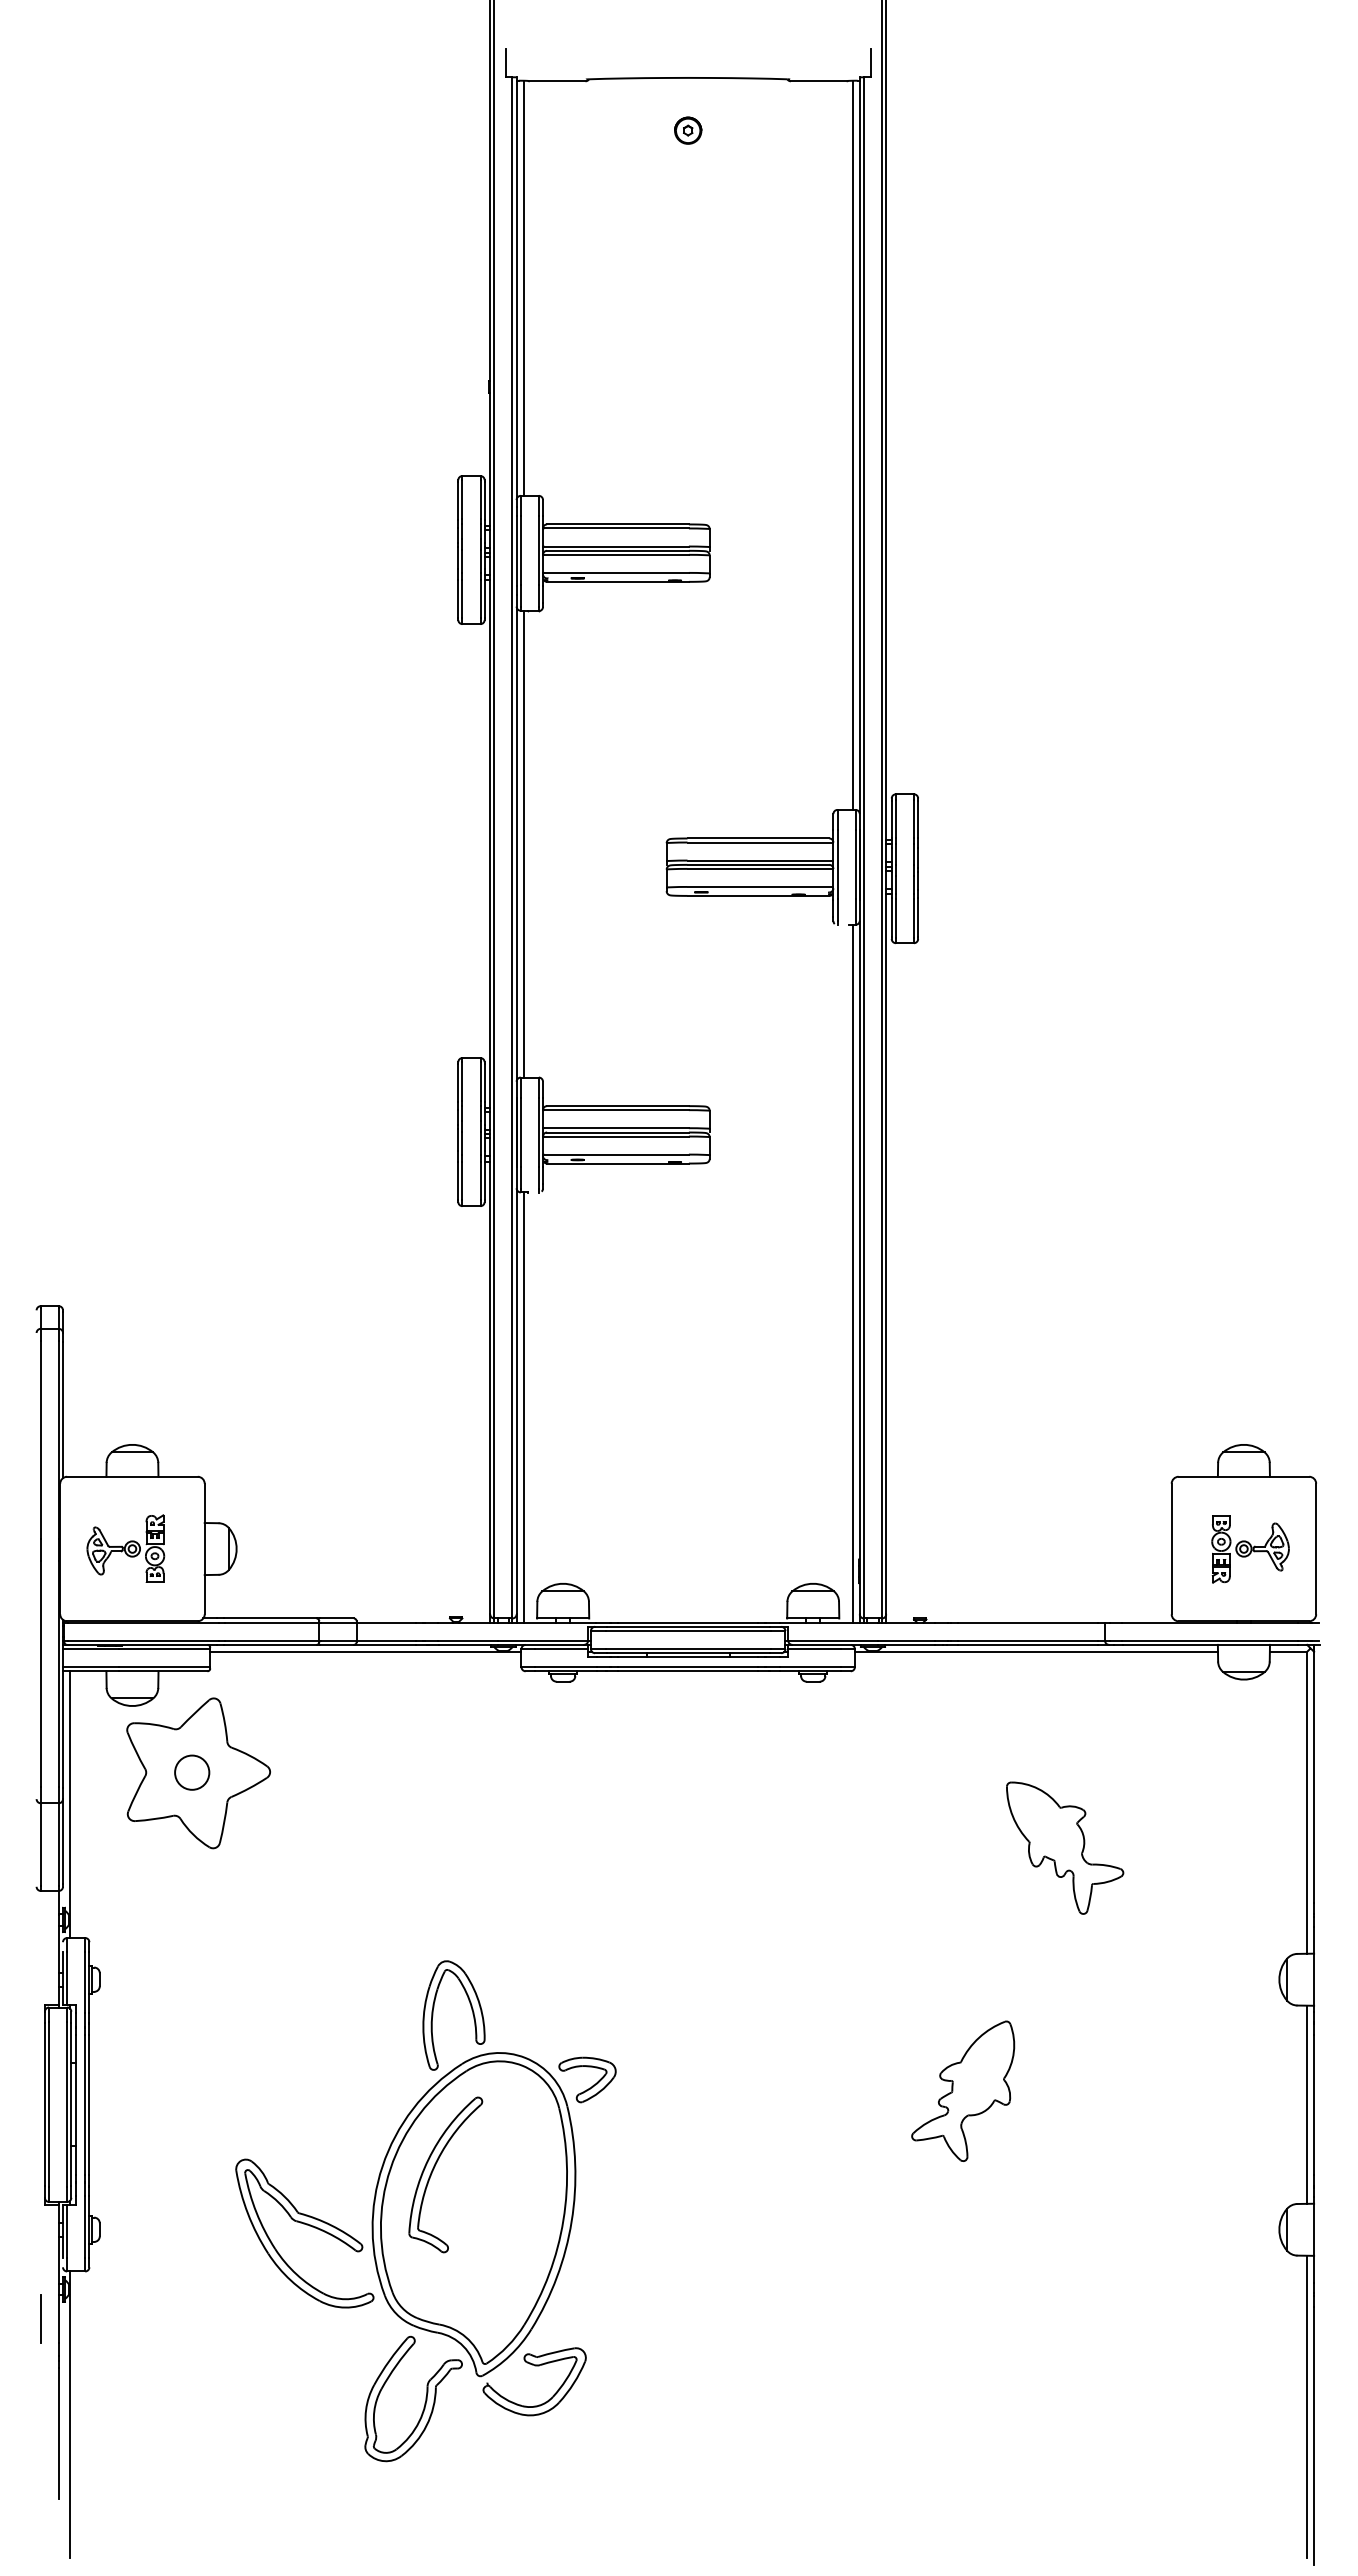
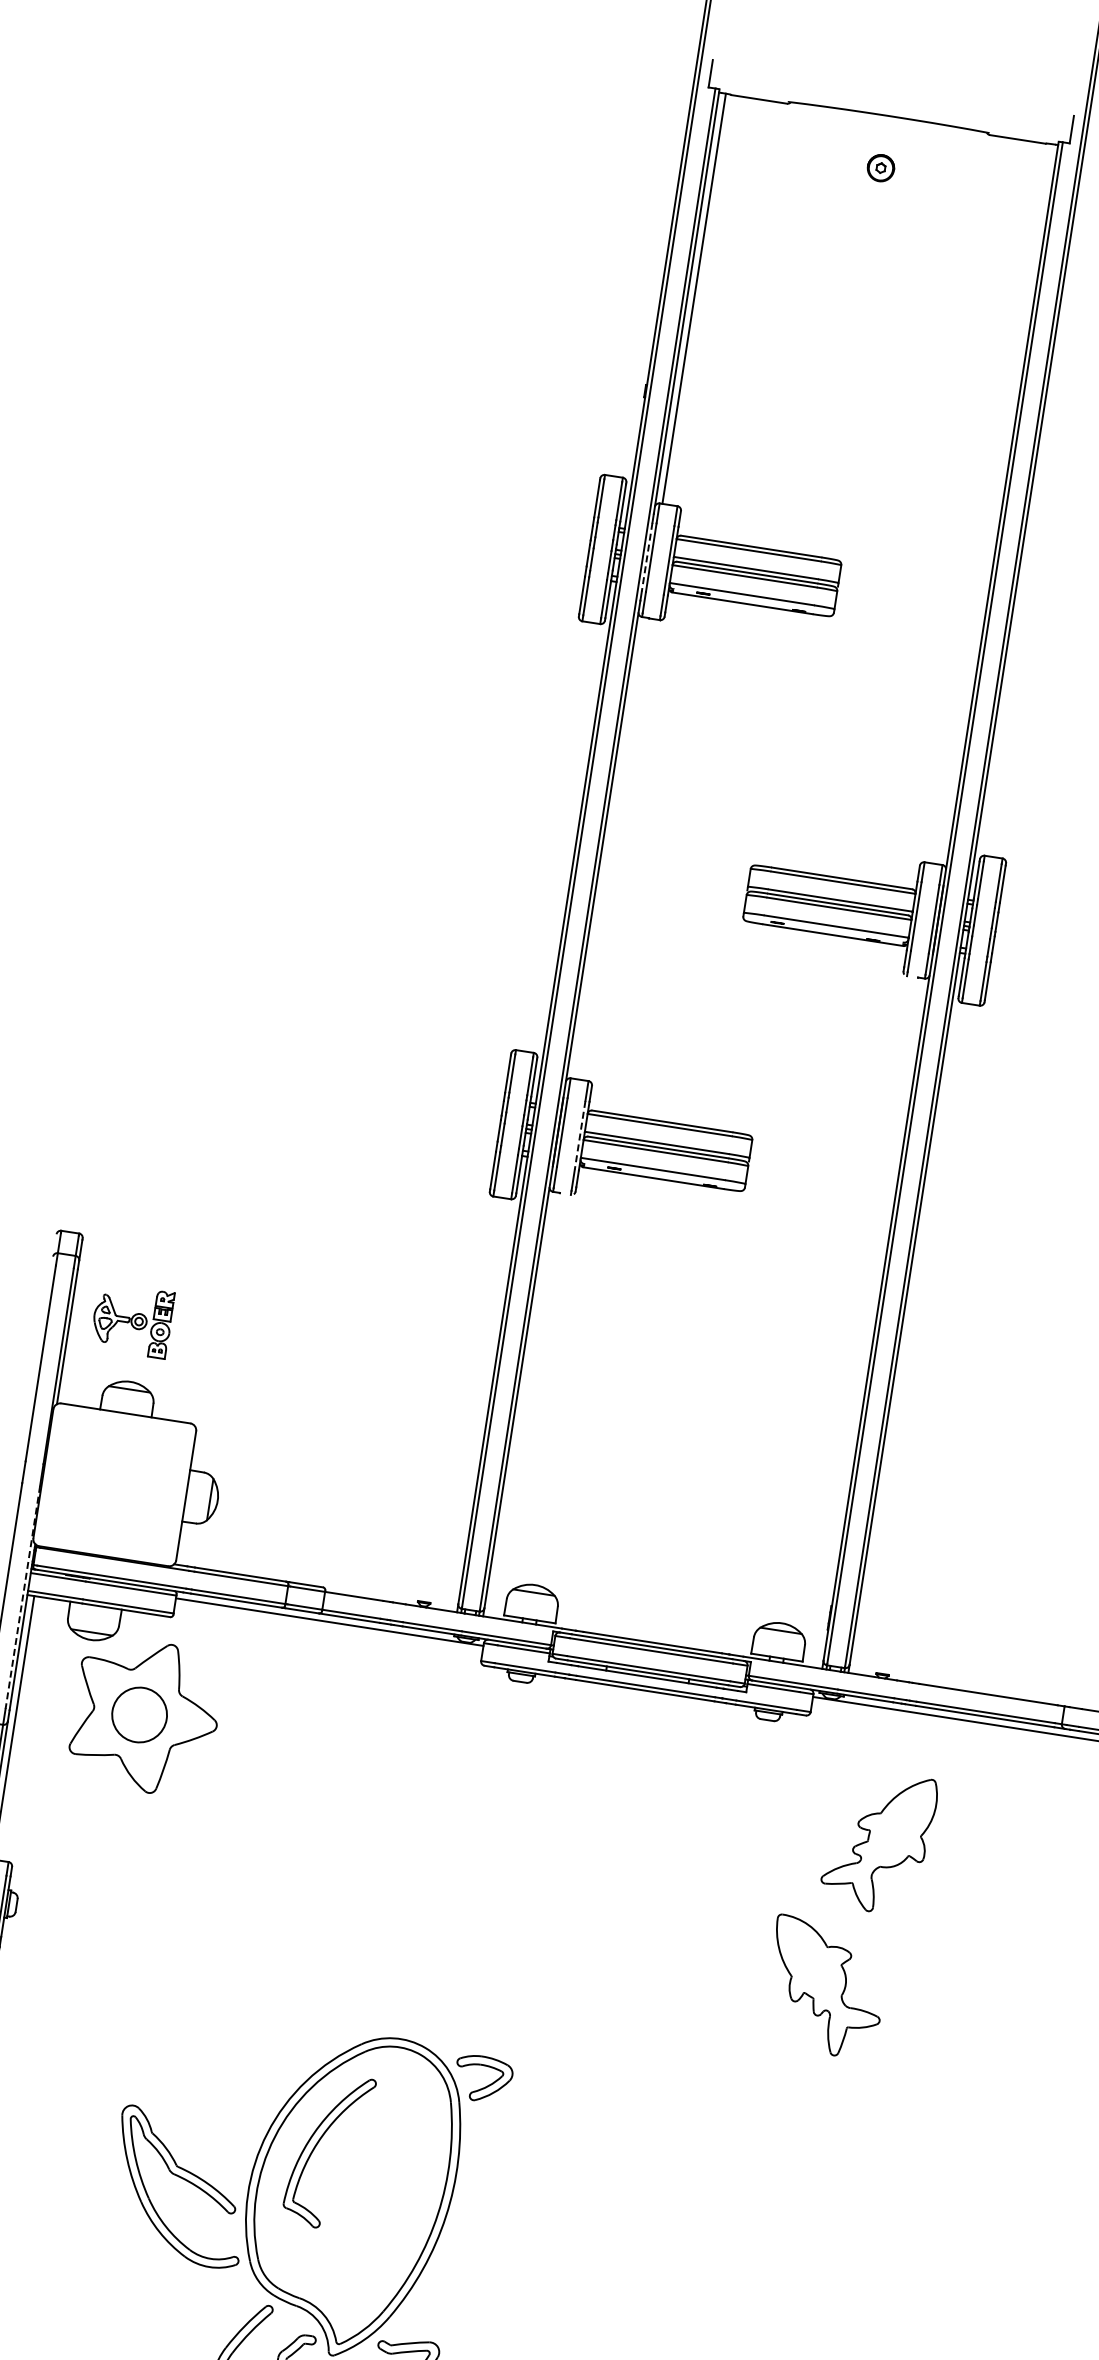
line: (852, 444) -> (995, 503), removed
line: (516, 550) -> (647, 556), solid -> dashed
line: (523, 843) -> (609, 847), removed
line: (538, 1132) -> (579, 1135), solid -> dashed
line: (852, 1273) -> (868, 1322), removed
line: (523, 1407) -> (522, 1404), removed
part: (125, 1548) -> (132, 1320), moved
line: (58, 1674) -> (22, 1597), solid -> dashed
circle: (192, 1772) -> (139, 1714), size x1.6
part: (1065, 1847) -> (826, 1987), moved
part: (471, 2010) -> (379, 1992), removed
part: (963, 2090) -> (879, 1841), moved

